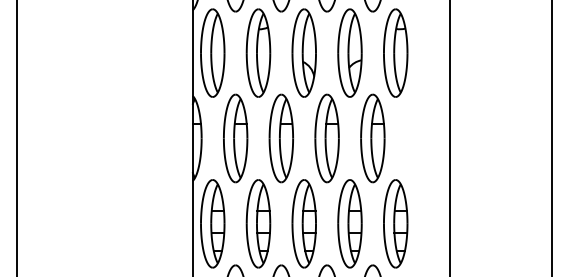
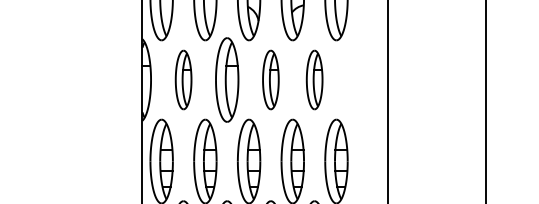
part: (235, 138) -> (183, 80), size x0.7
part: (326, 138) -> (270, 80), size x0.7
part: (372, 138) -> (314, 80), size x0.7

